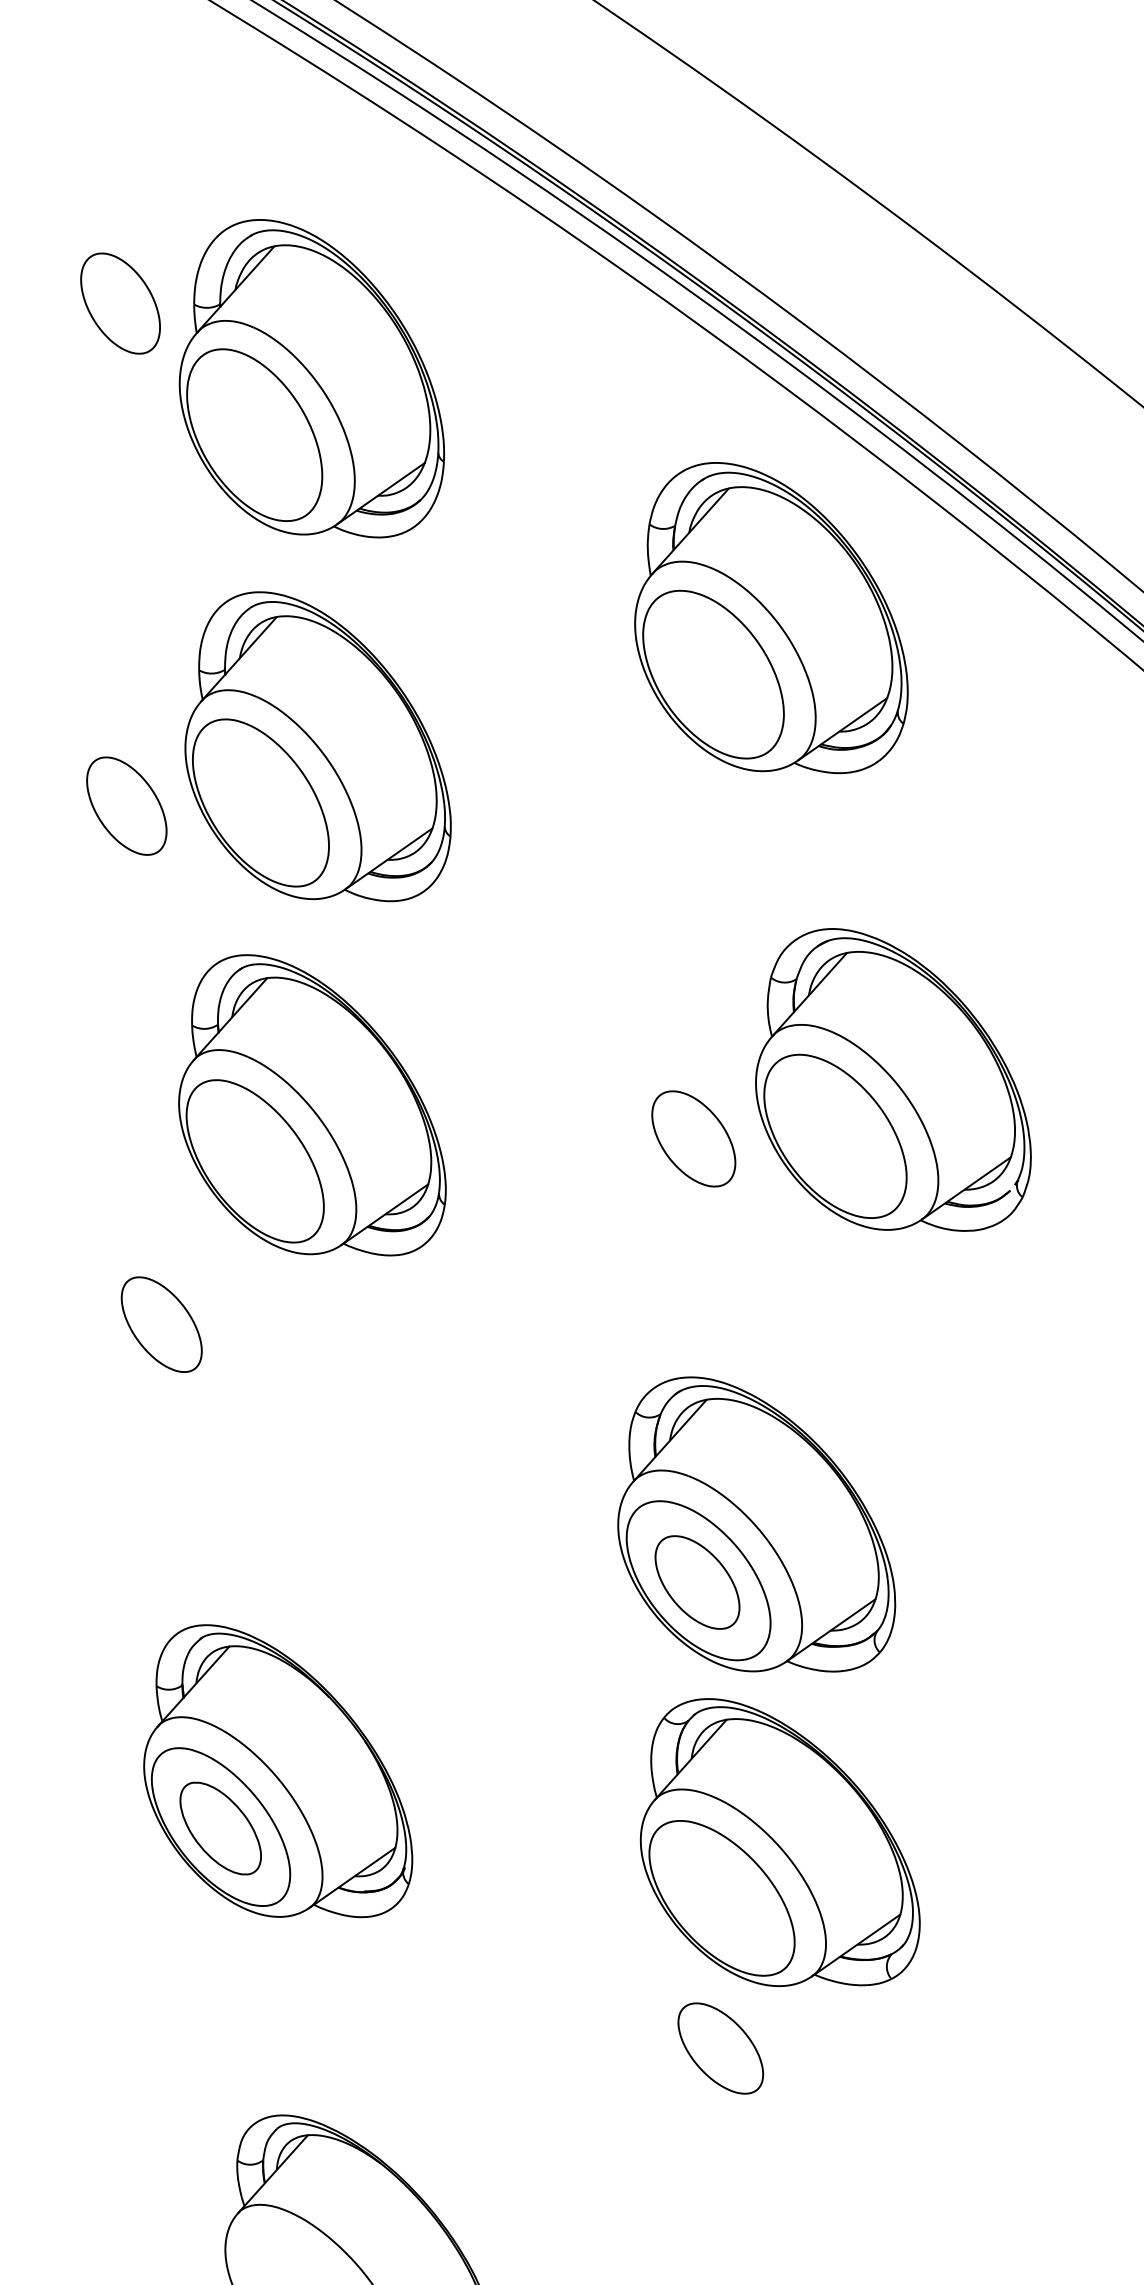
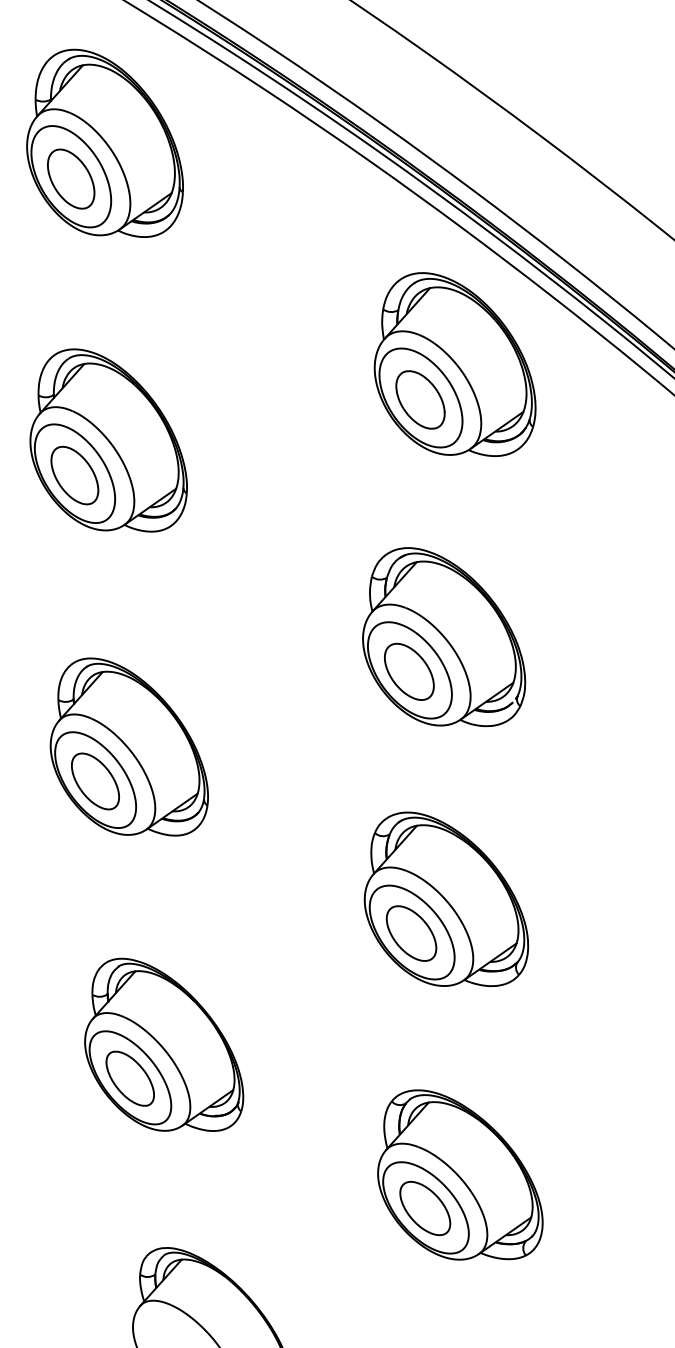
part: (310, 377) -> (104, 142), moved
part: (712, 677) -> (420, 399), added
part: (317, 746) -> (108, 440), moved
part: (894, 1080) -> (444, 637), moved
part: (310, 1104) -> (128, 746), moved
part: (780, 1841) -> (460, 1174), moved

